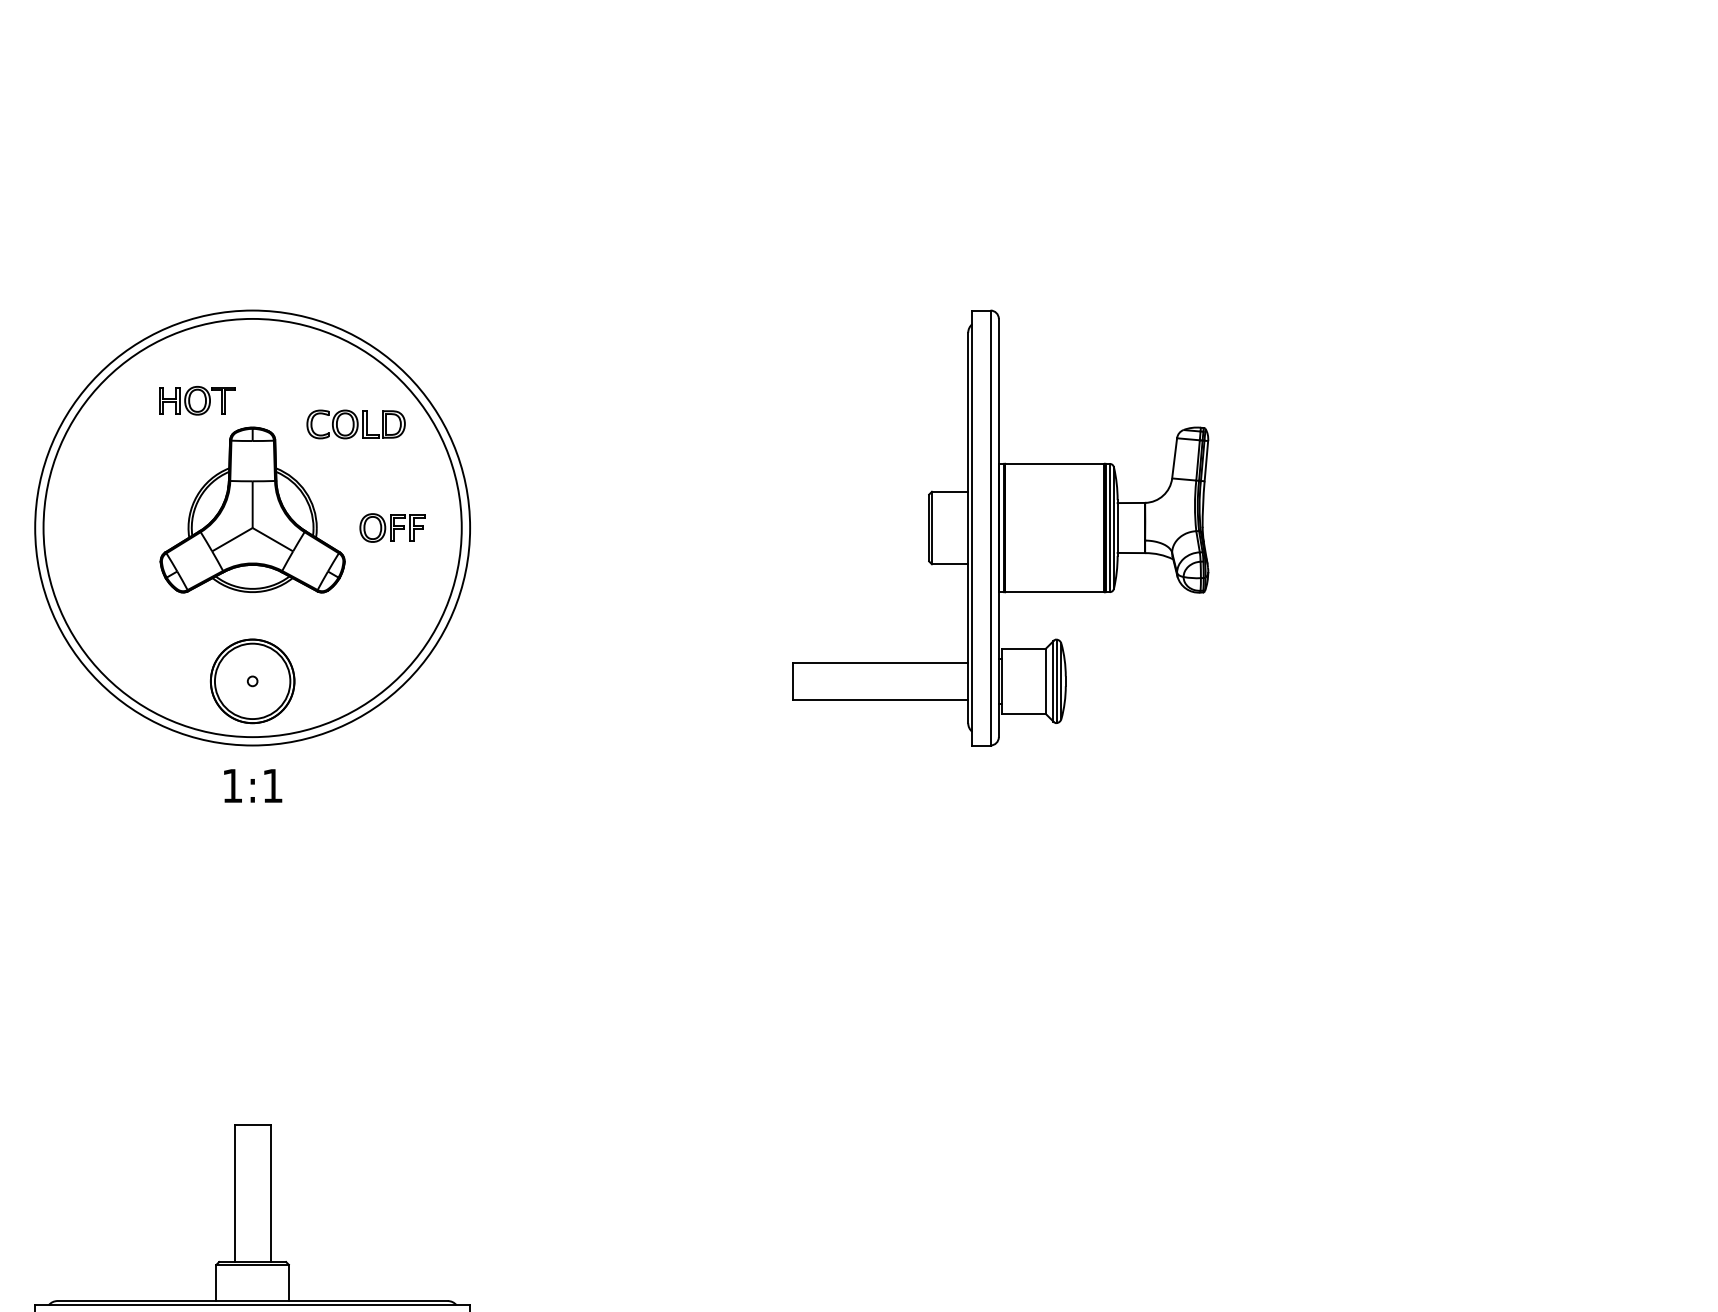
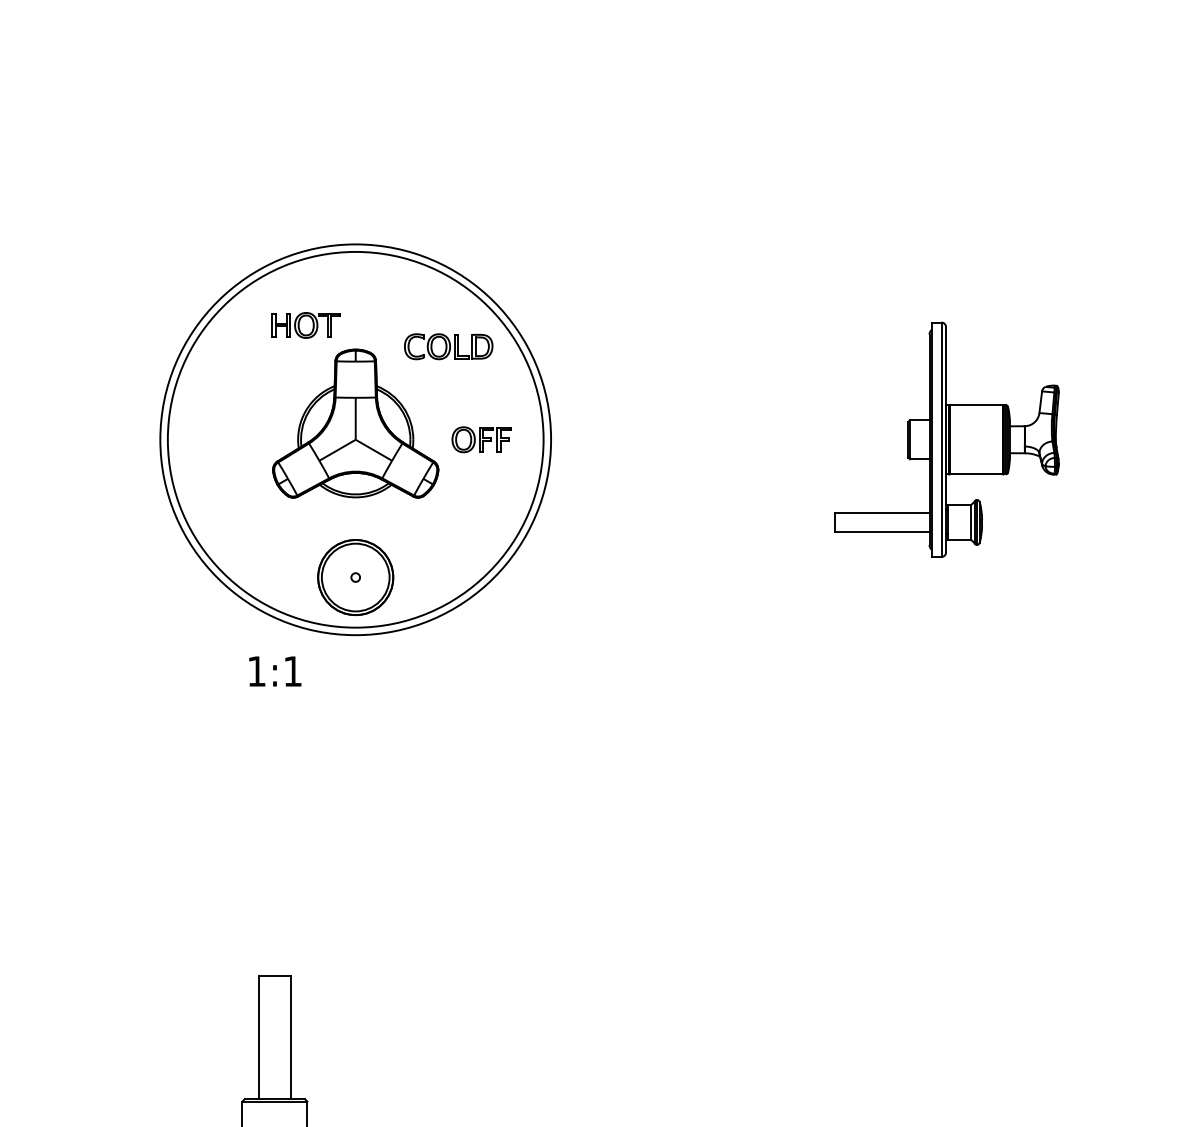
part: (252, 527) -> (355, 439), moved
part: (1000, 527) -> (946, 439), size x0.6

